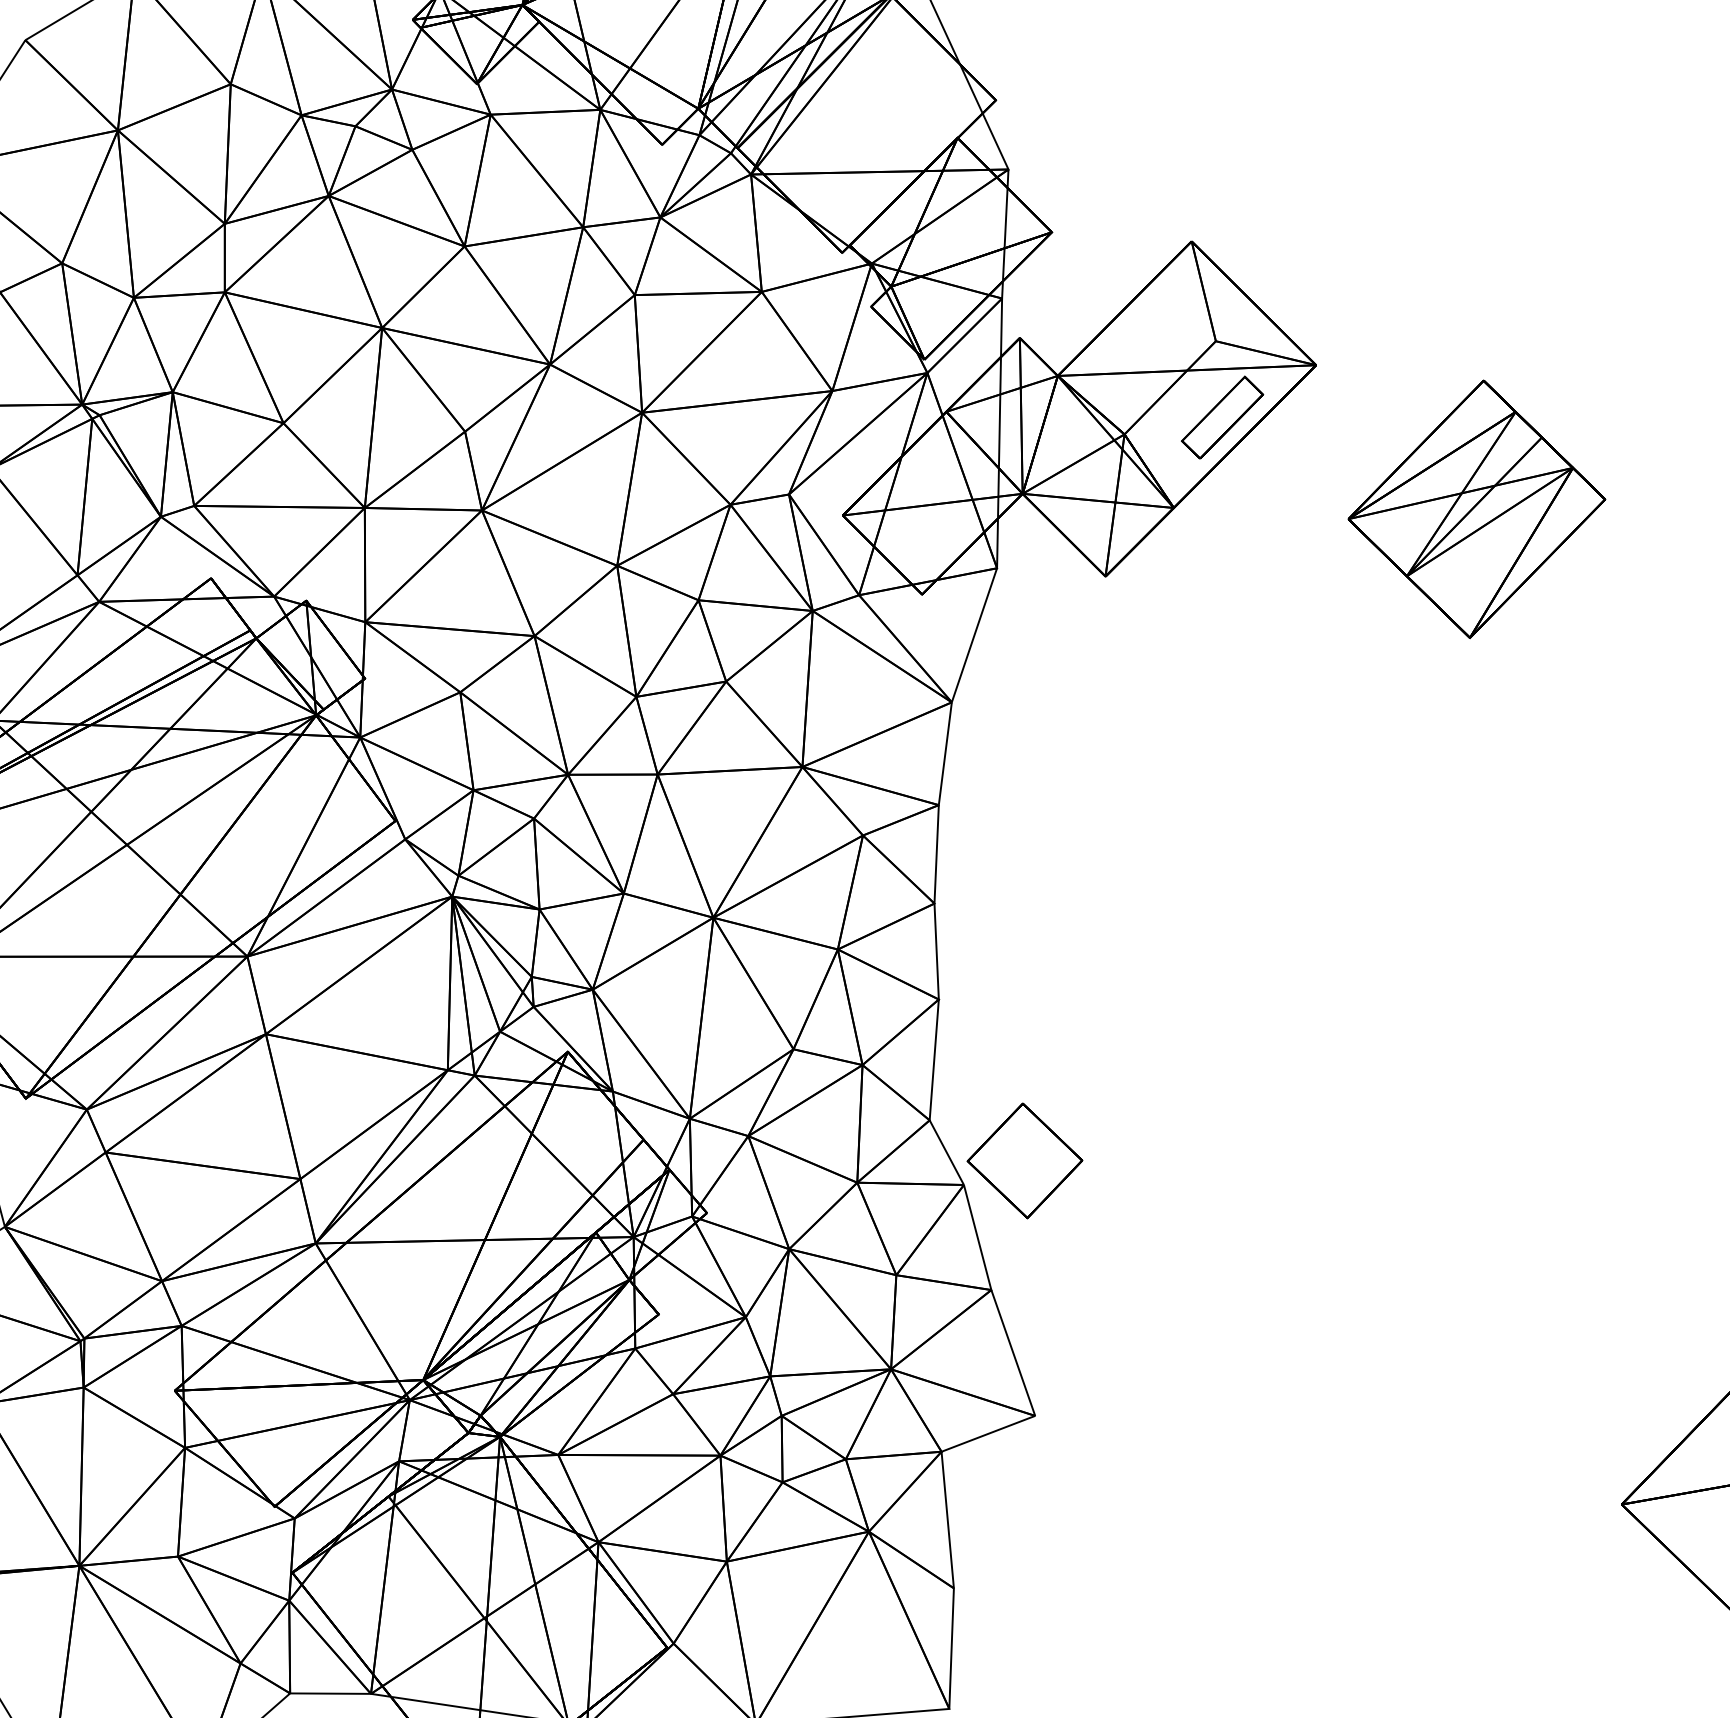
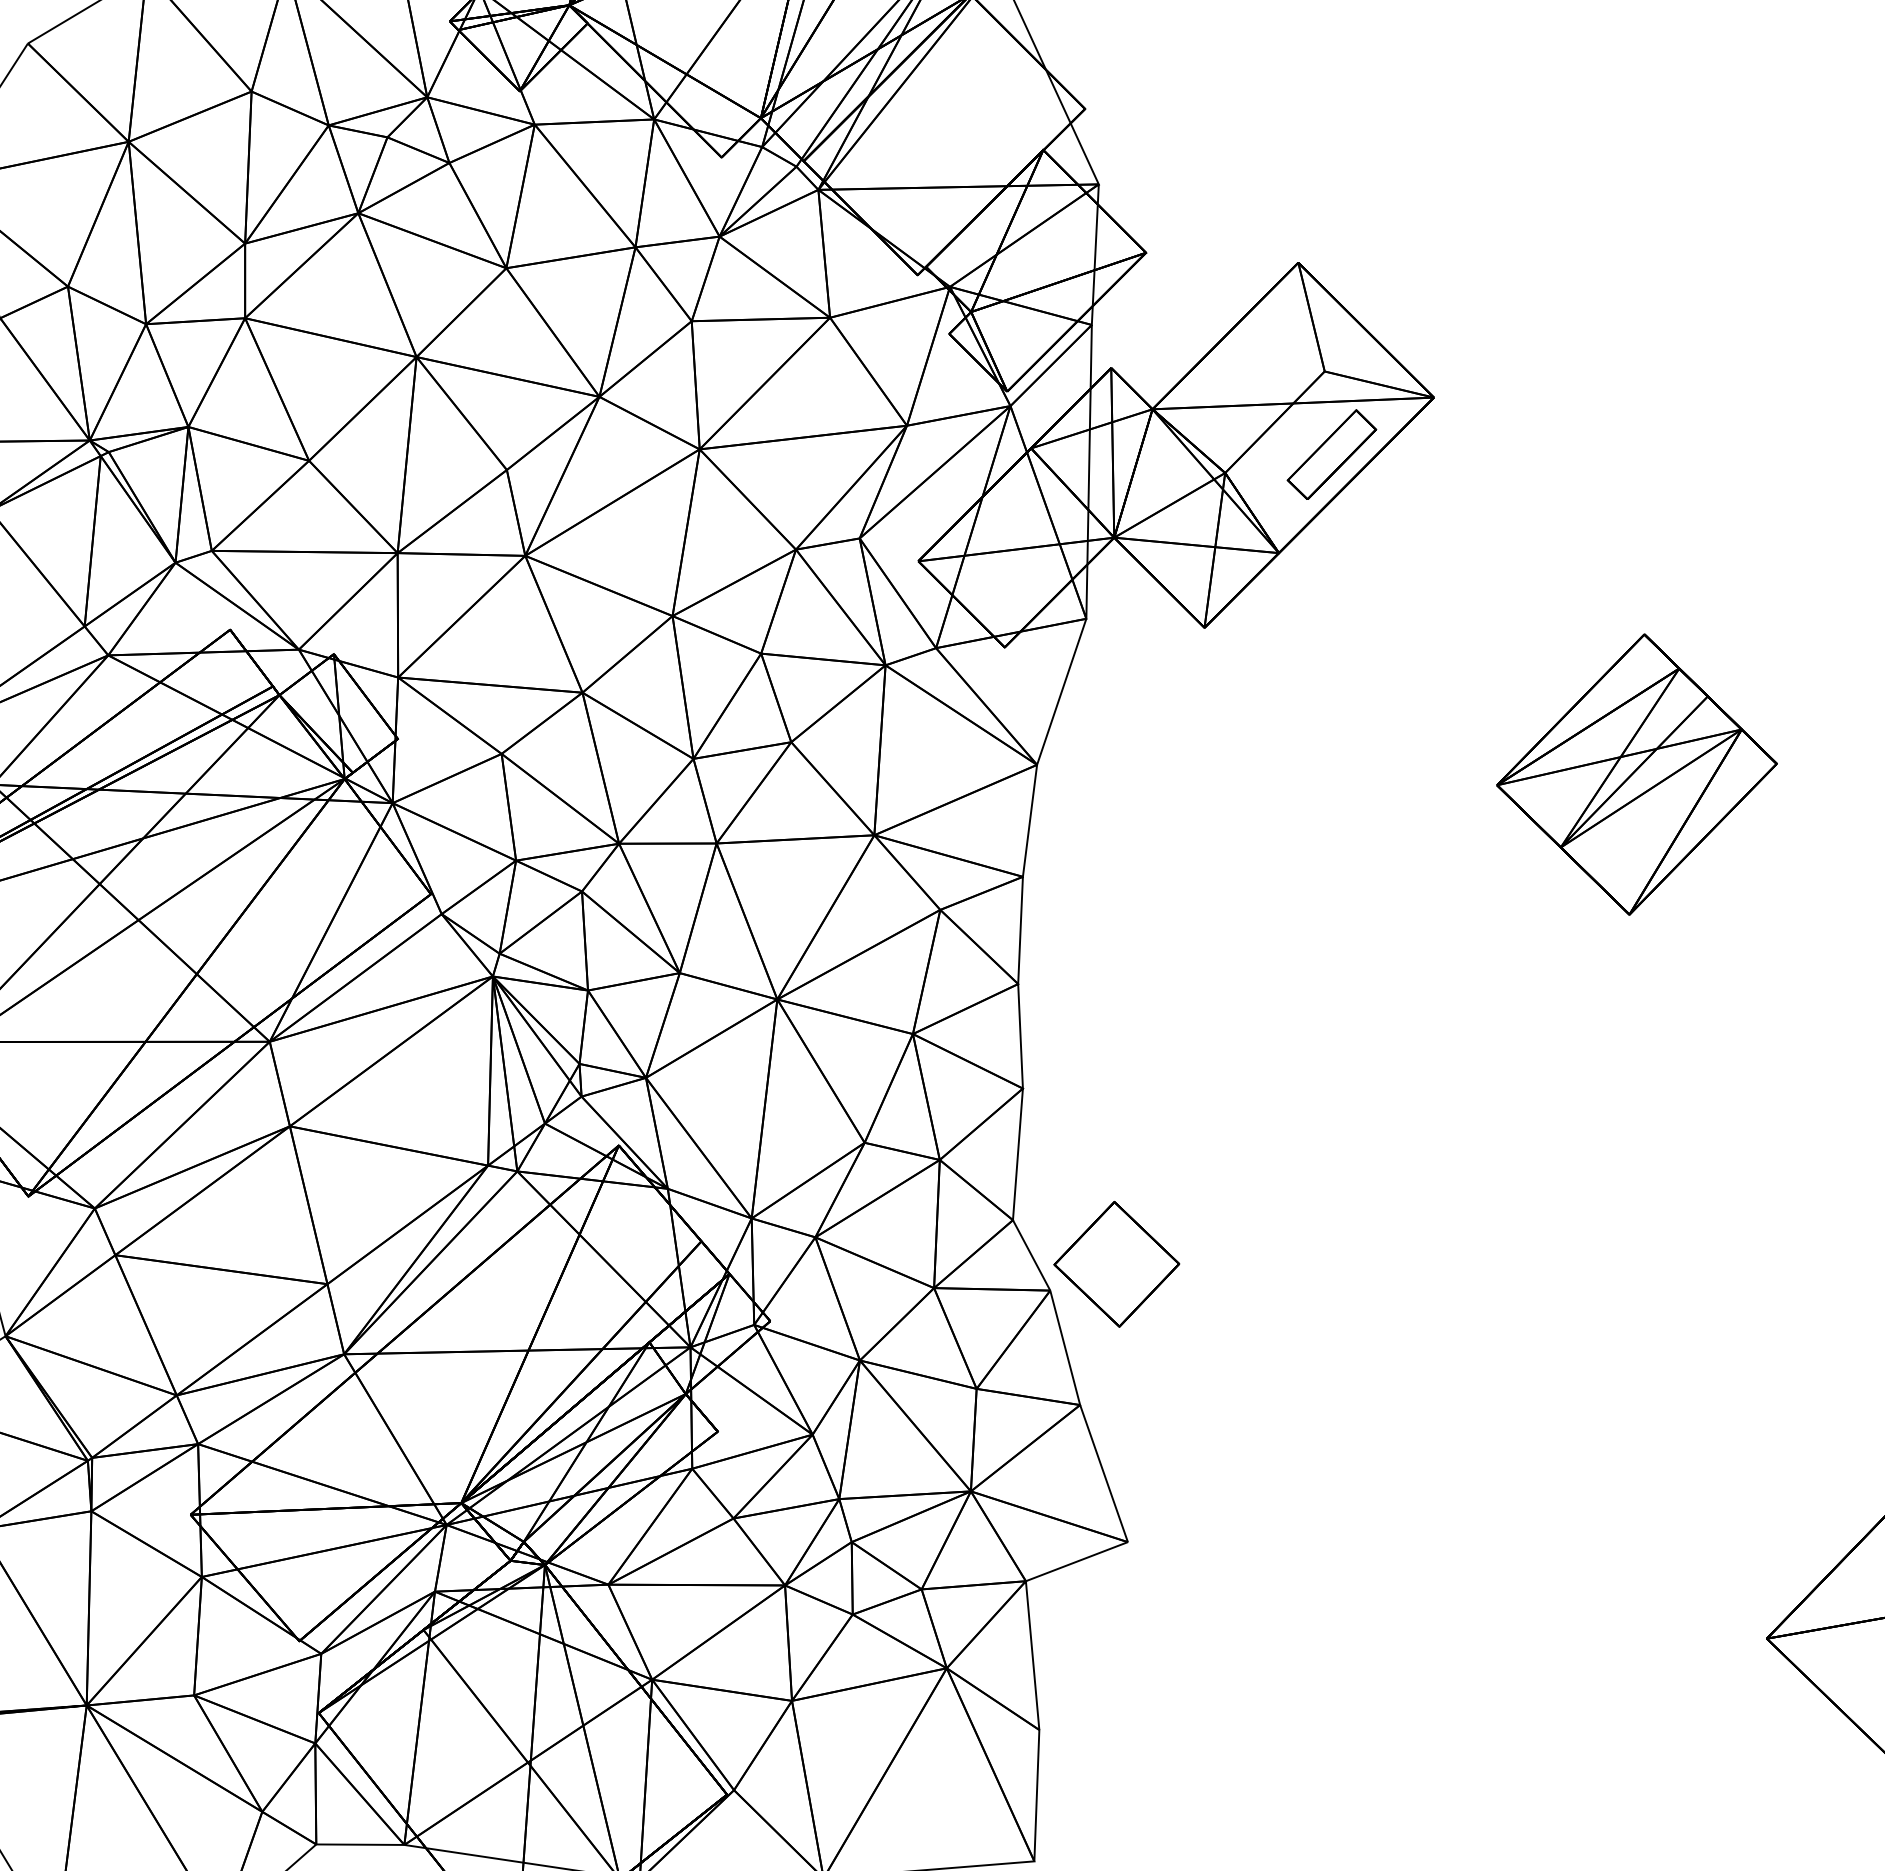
part: (1476, 509) -> (1636, 774), moved

